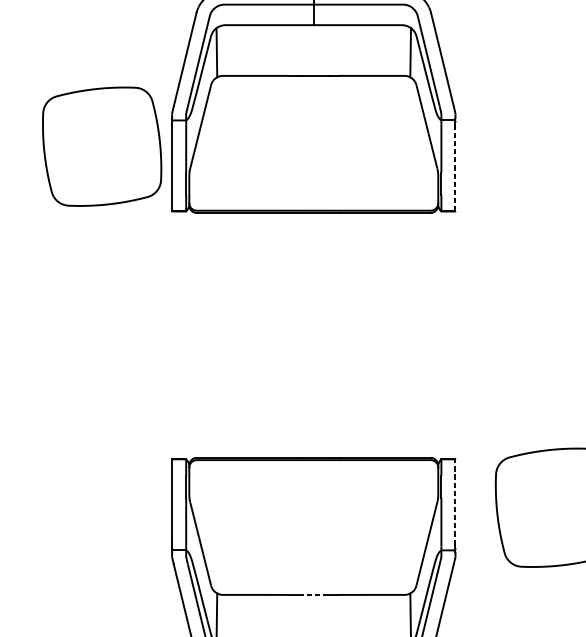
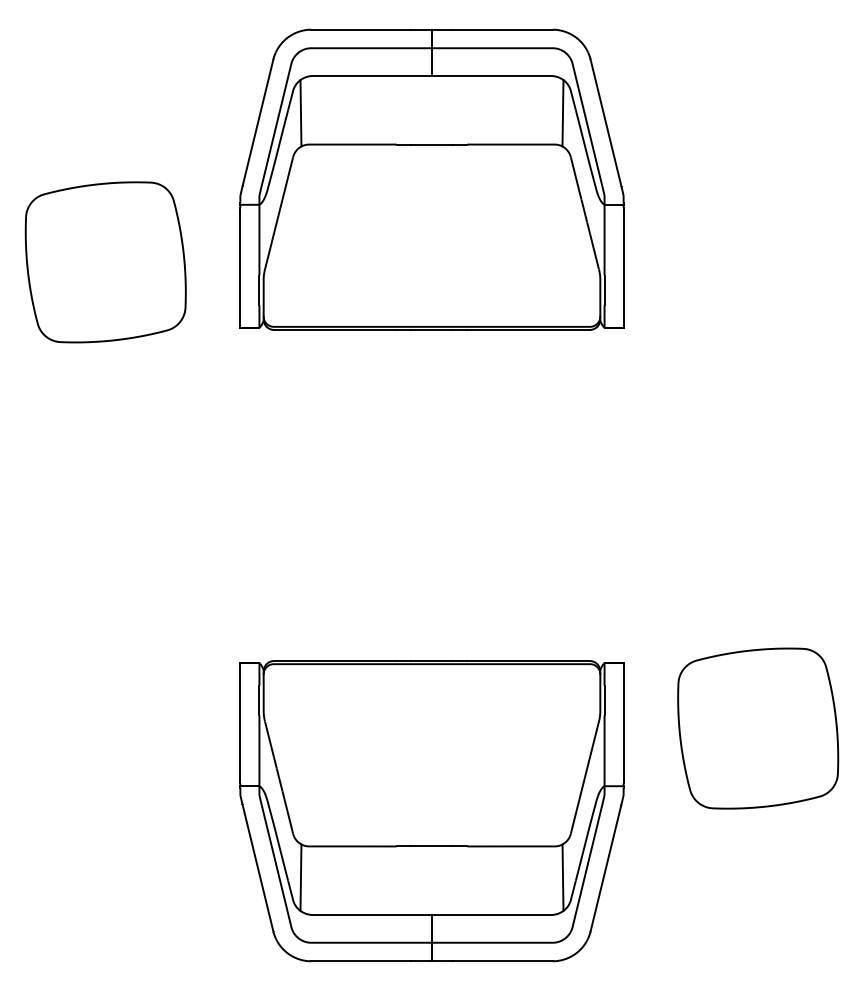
part: (101, 146) -> (105, 262), moved
line: (455, 169) -> (623, 270), dashed -> solid
line: (455, 501) -> (623, 720), dashed -> solid
line: (313, 594) -> (431, 846), dashed -> solid

